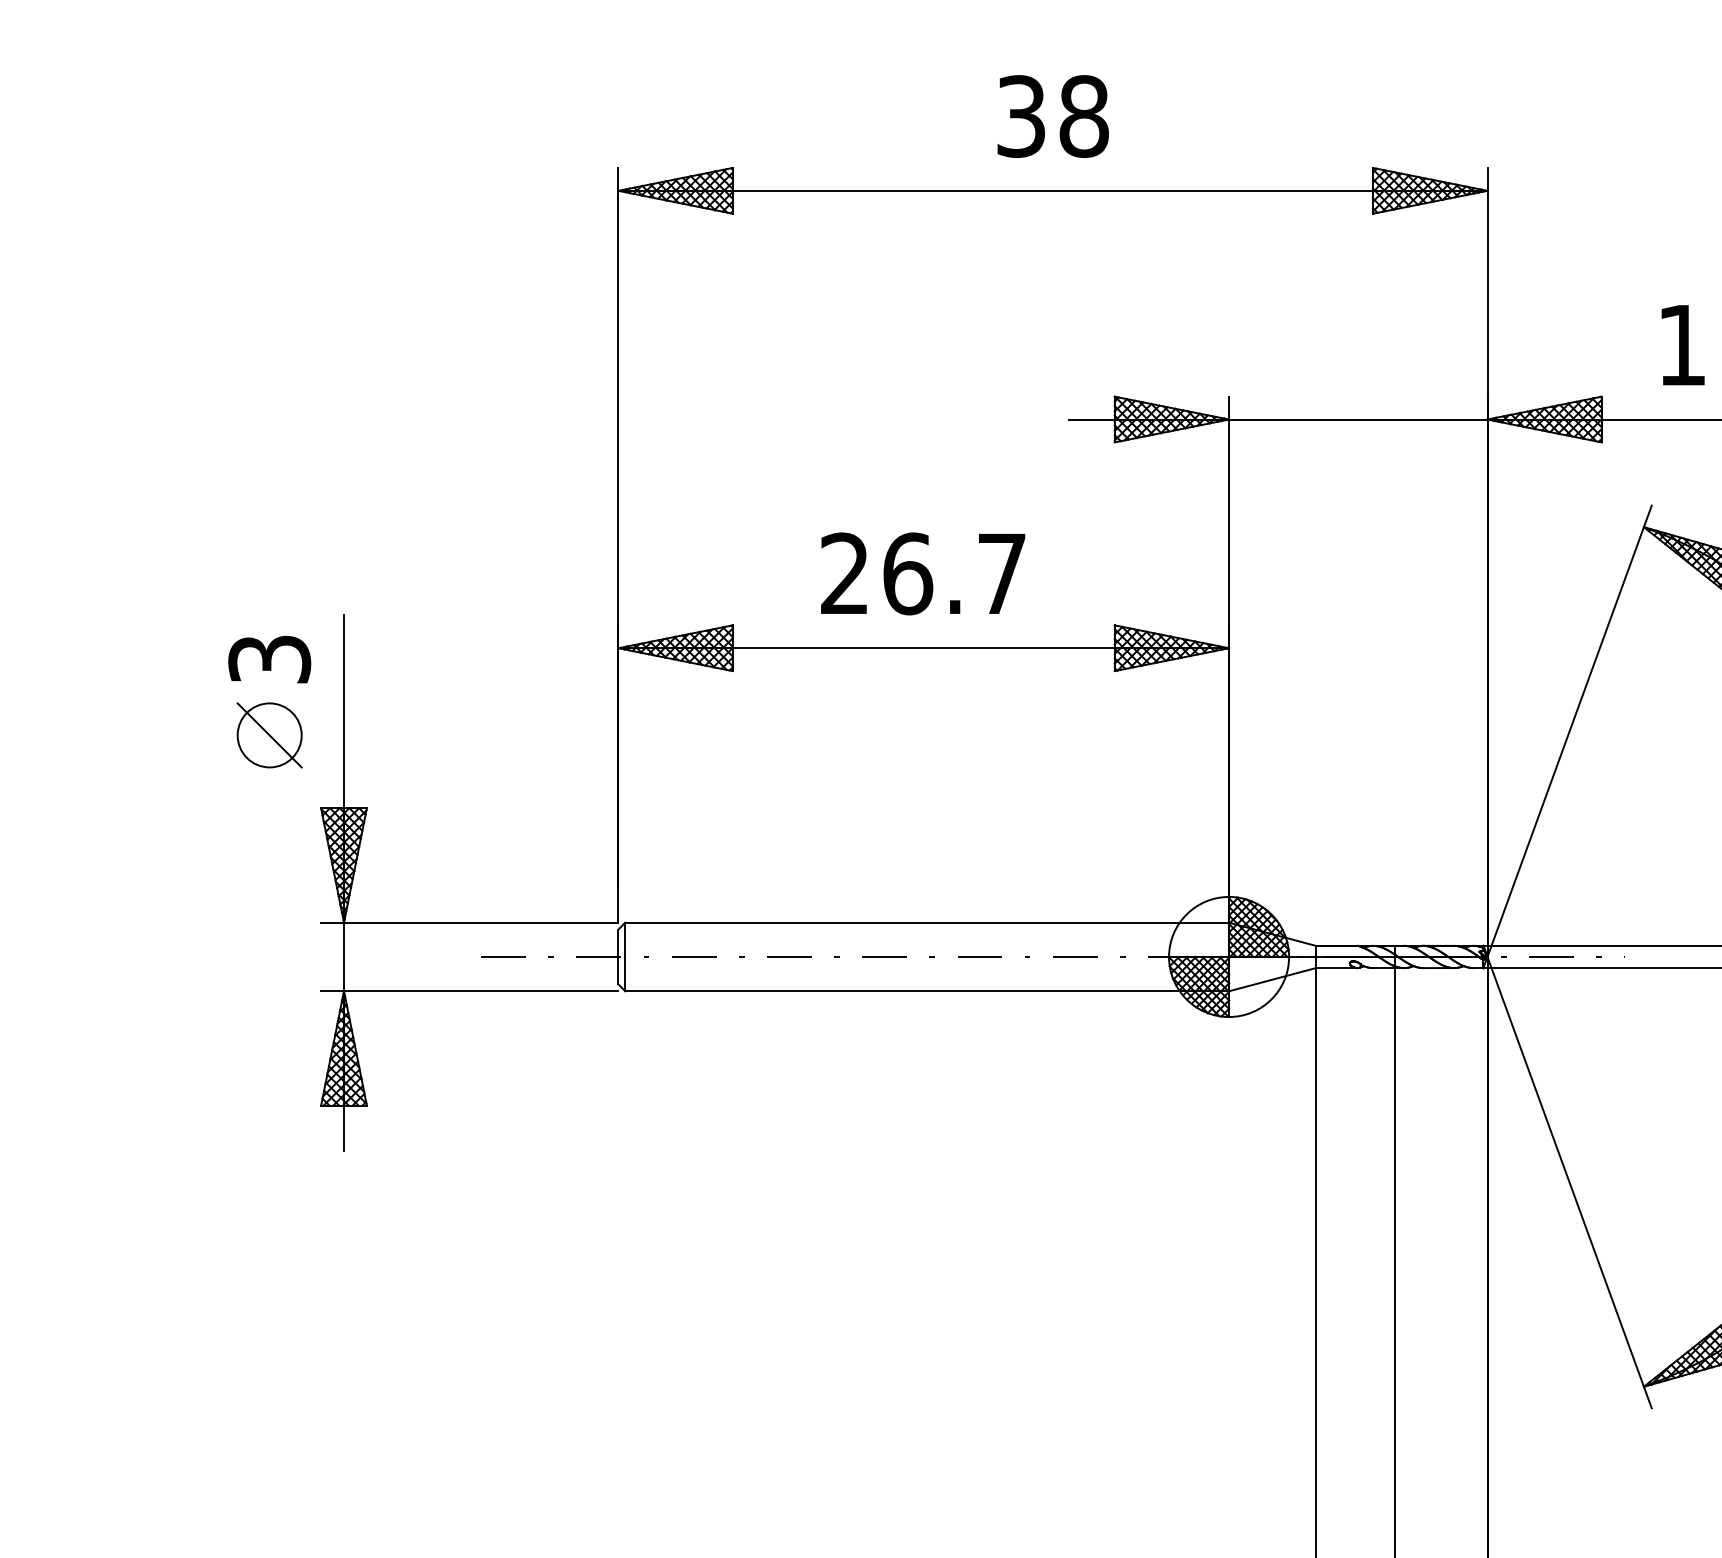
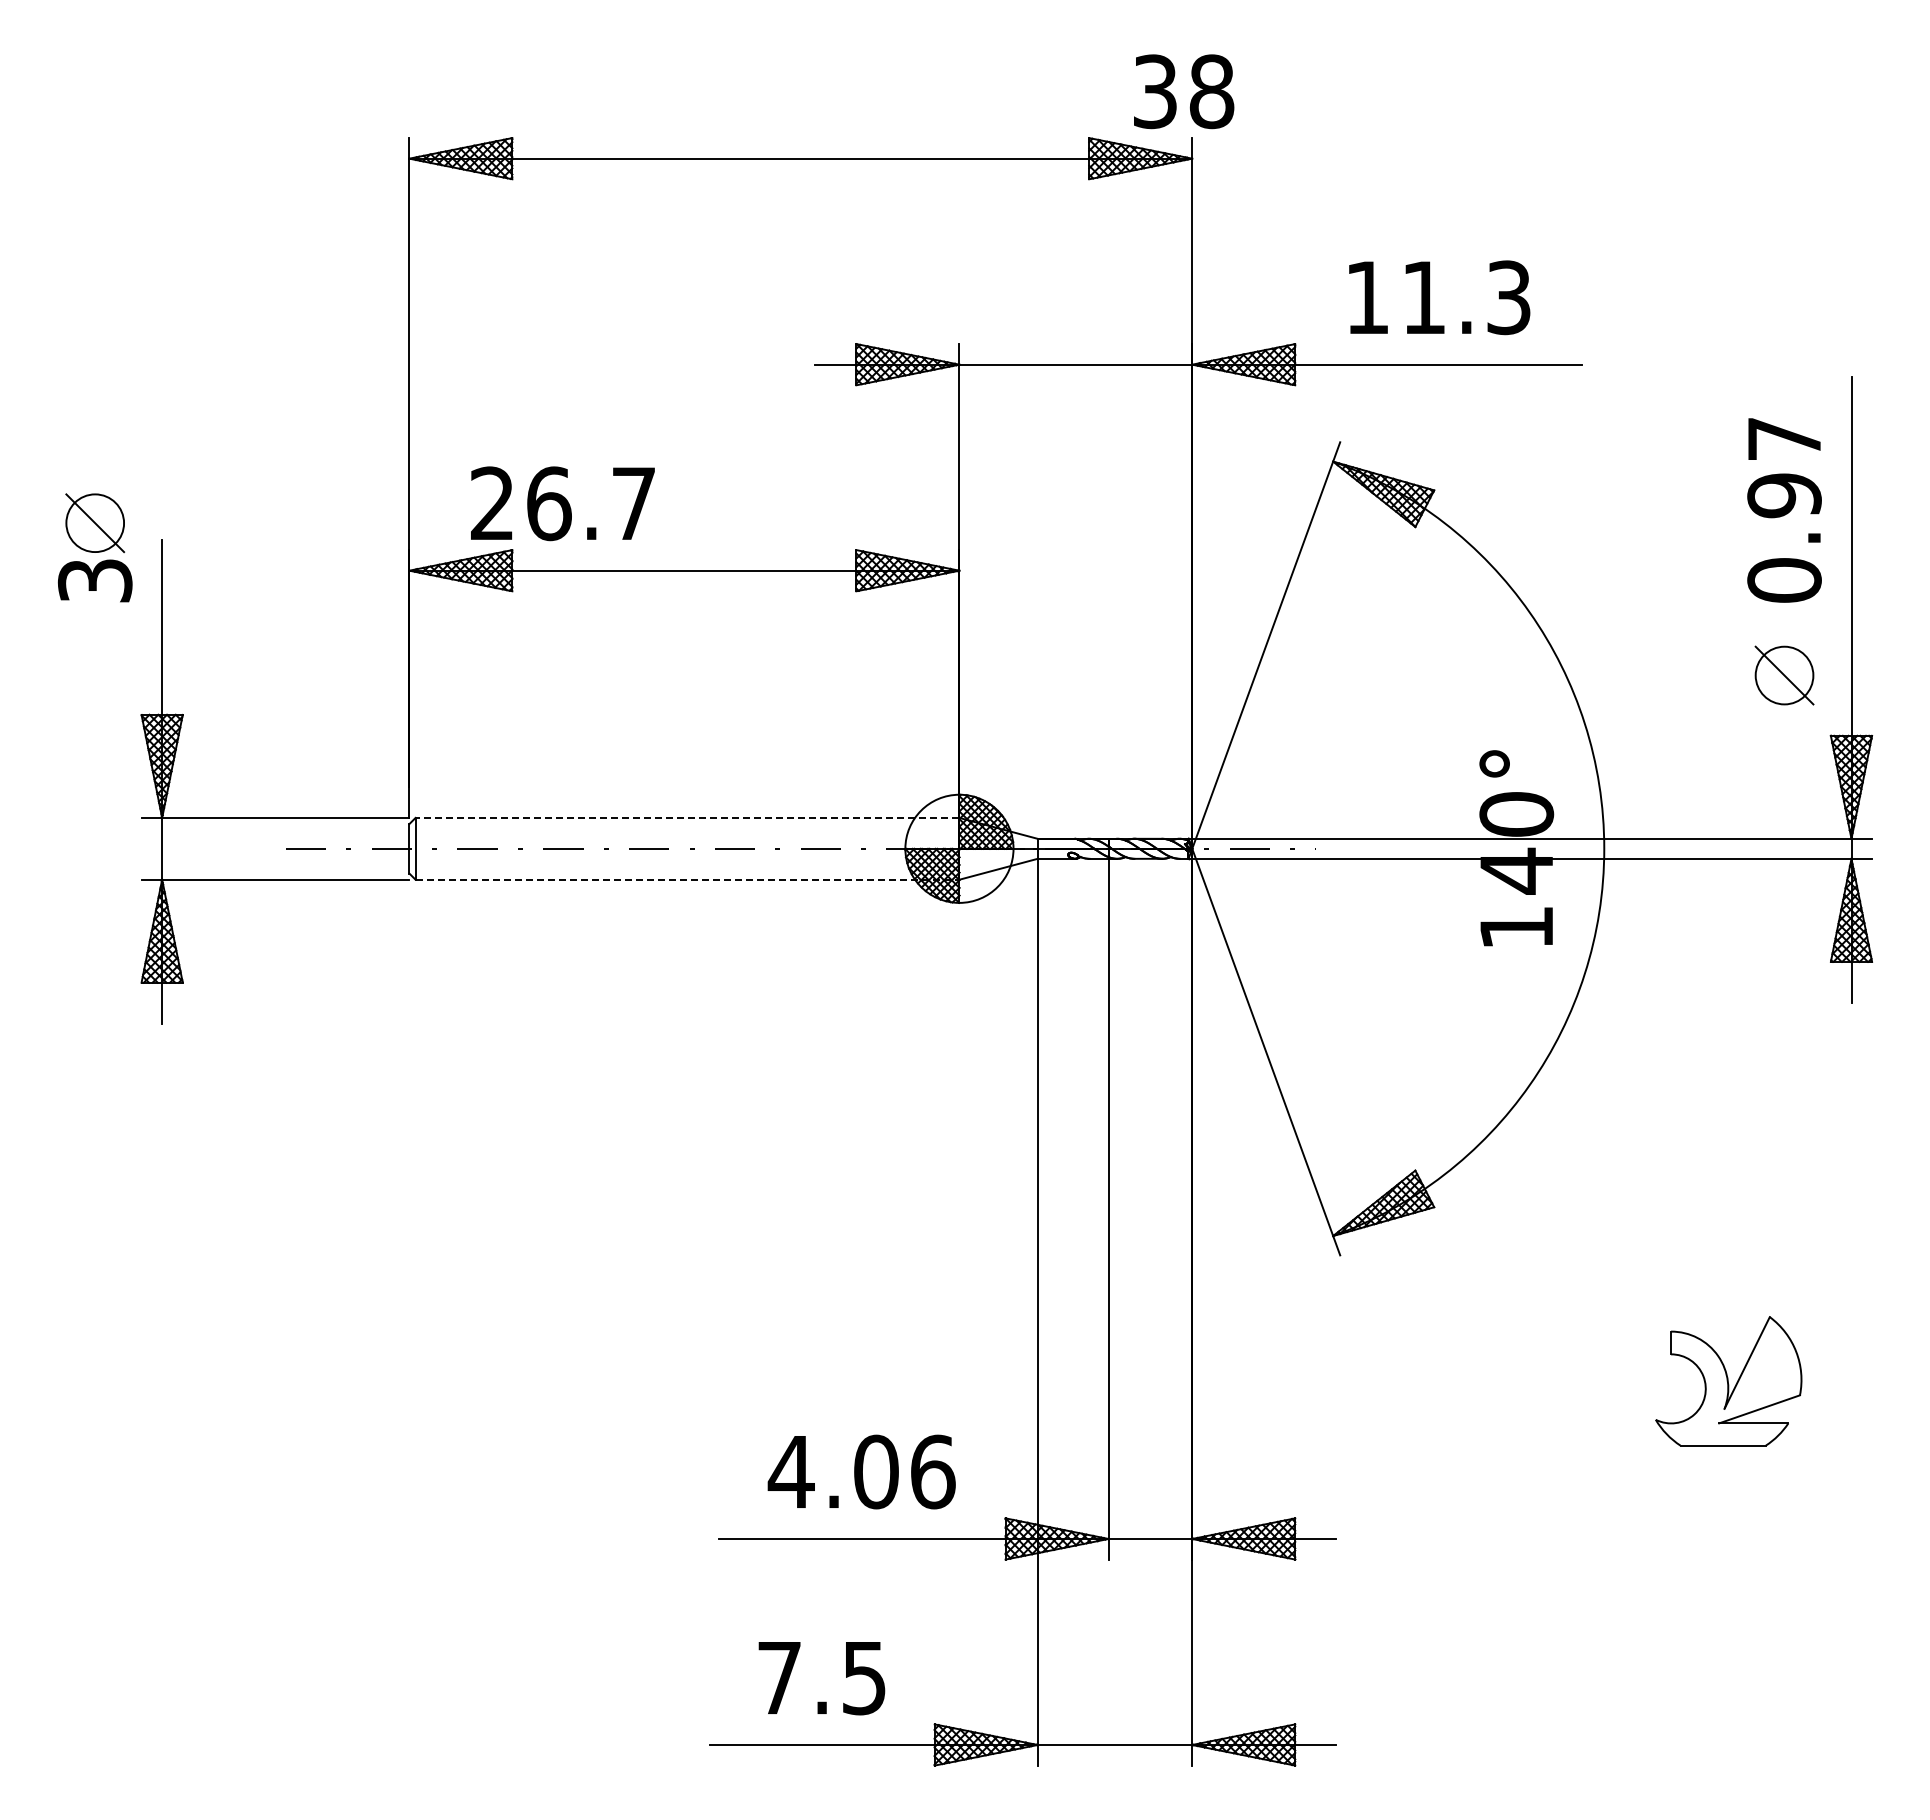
text: (1053, 116) -> (1184, 91), moved
text: (922, 573) -> (562, 503), moved
part: (269, 735) -> (95, 523), moved
line: (927, 922) -> (687, 817), solid -> dashed
line: (927, 991) -> (687, 879), solid -> dashed

